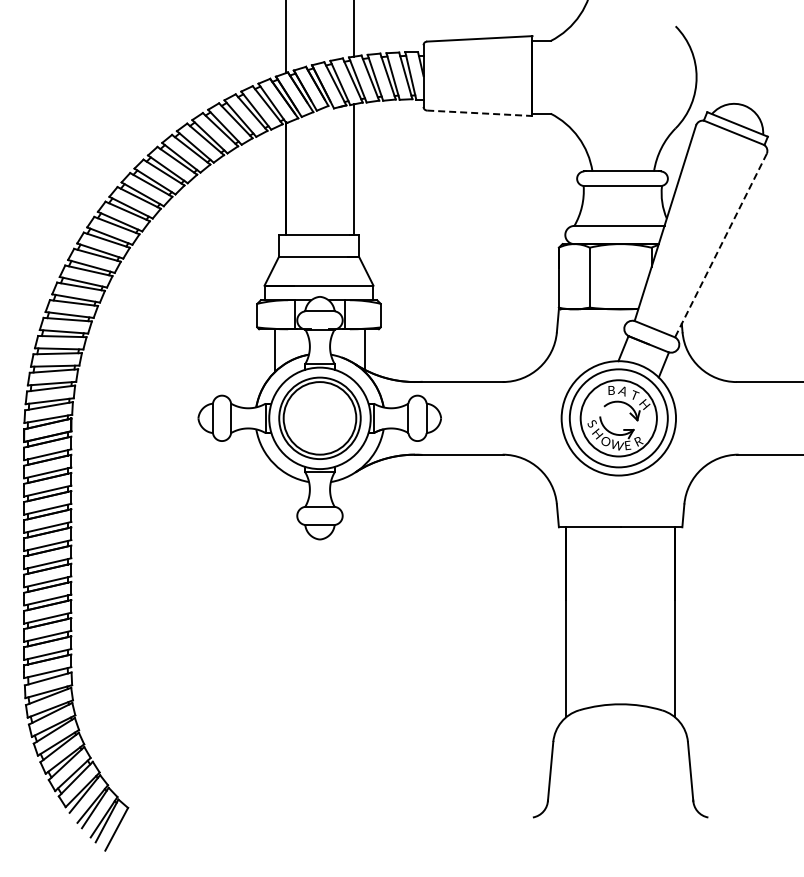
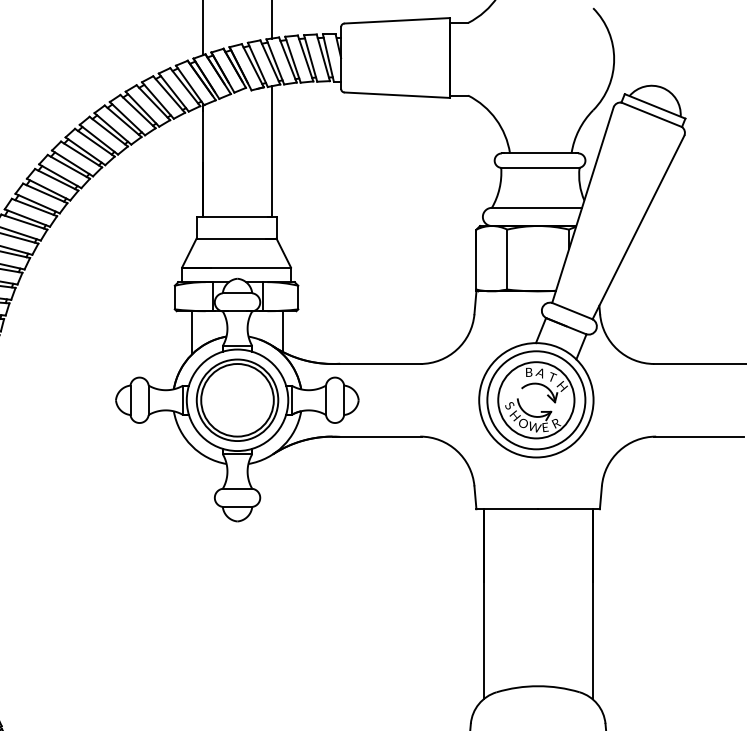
line: (479, 113) -> (397, 95), dashed -> solid
line: (720, 245) -> (638, 227), dashed -> solid

